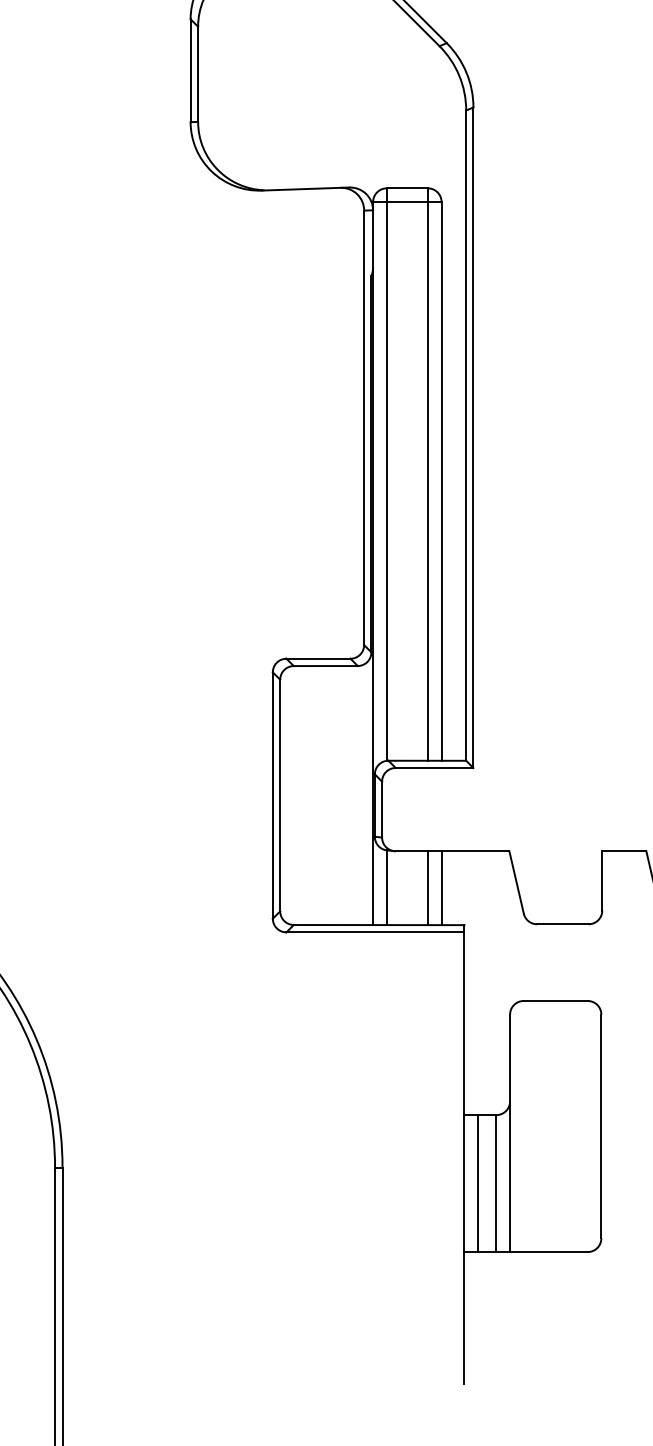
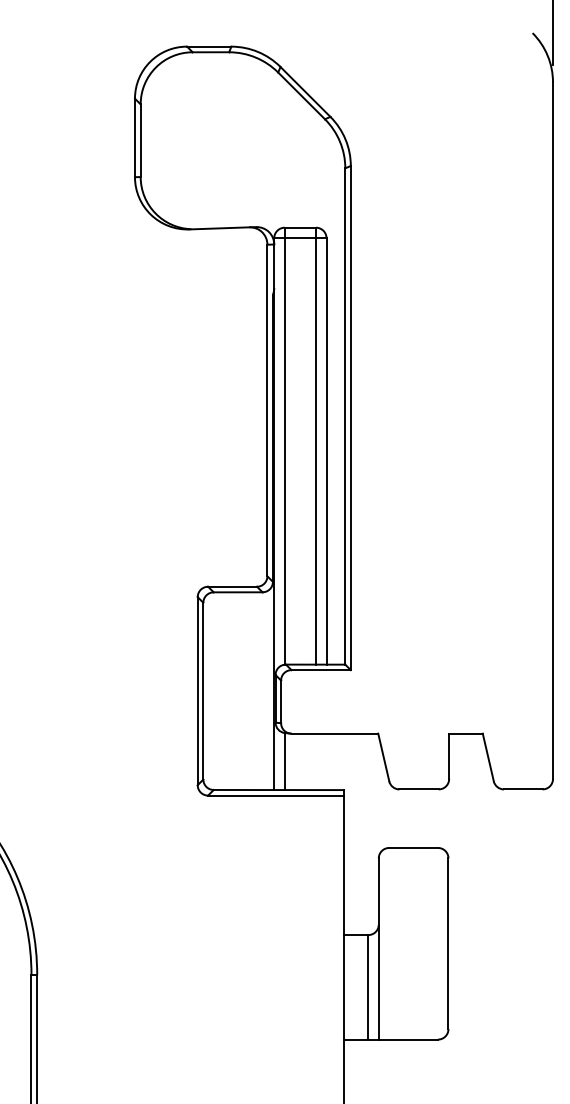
line: (428, 887) -> (316, 761), removed
line: (441, 887) -> (326, 761), removed
line: (478, 1183) -> (354, 987), removed

